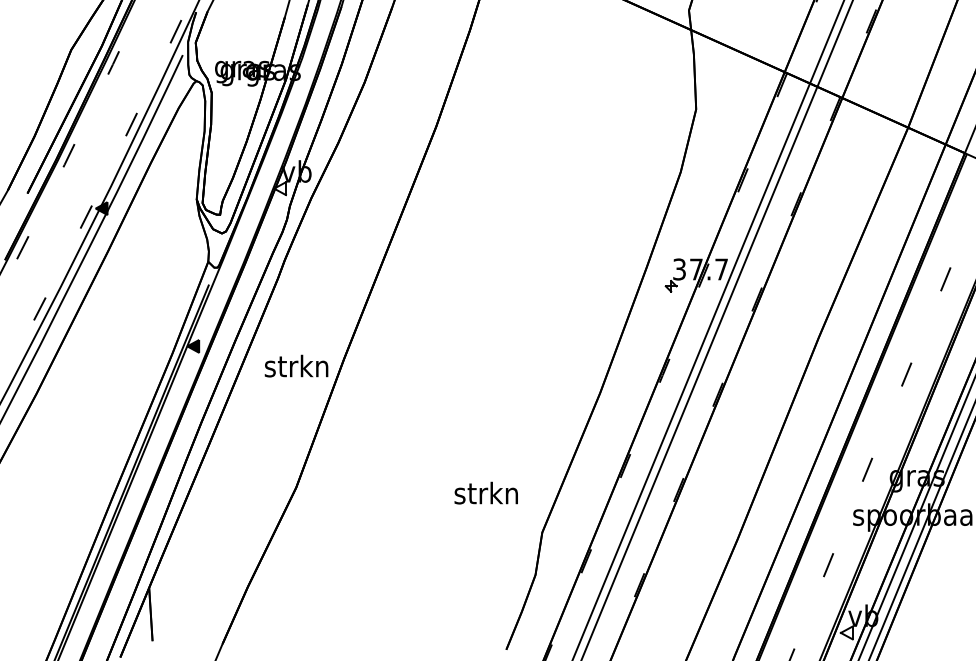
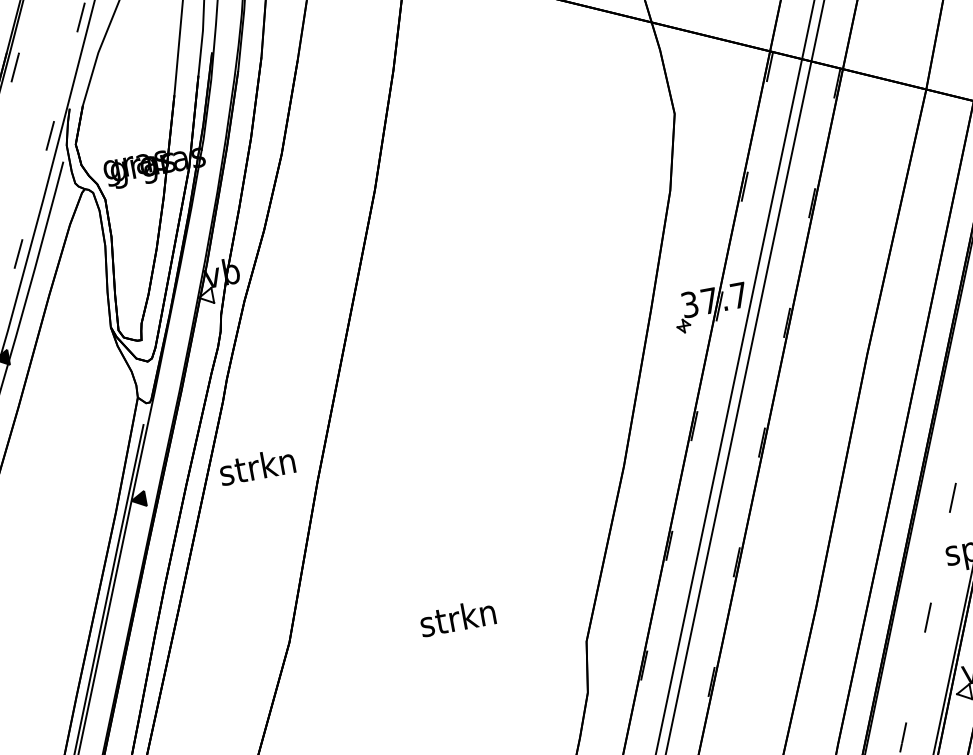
text: (296, 365) -> (257, 465), moved
text: (485, 492) -> (456, 617), moved

